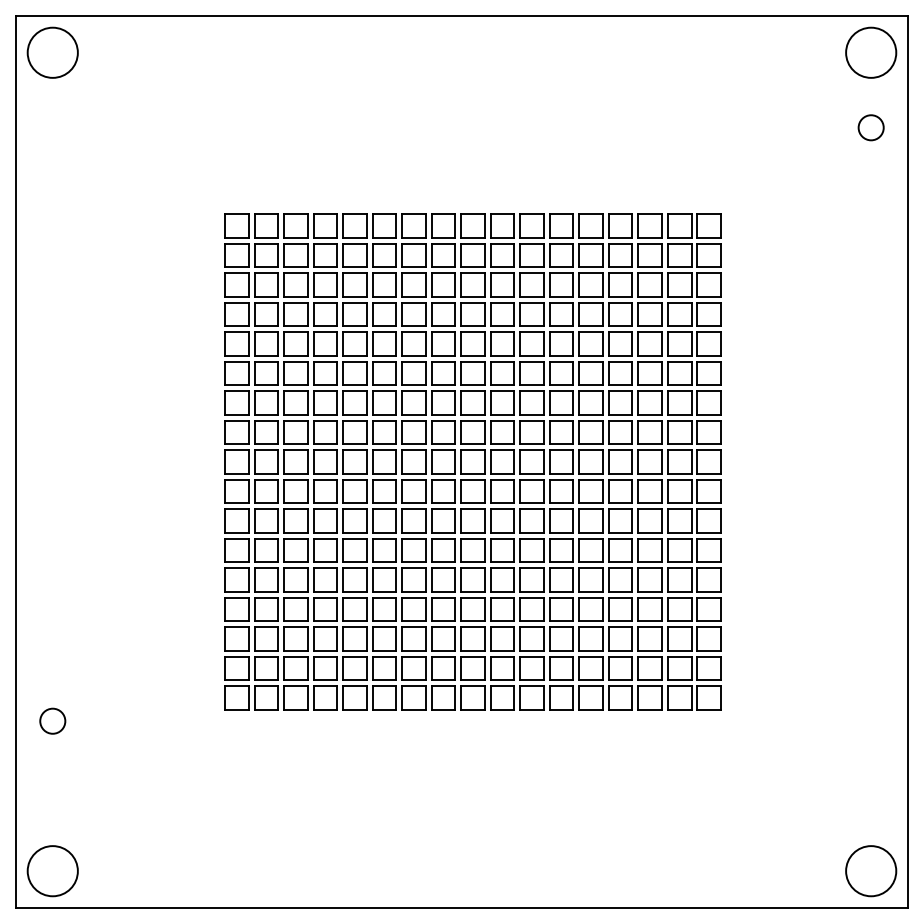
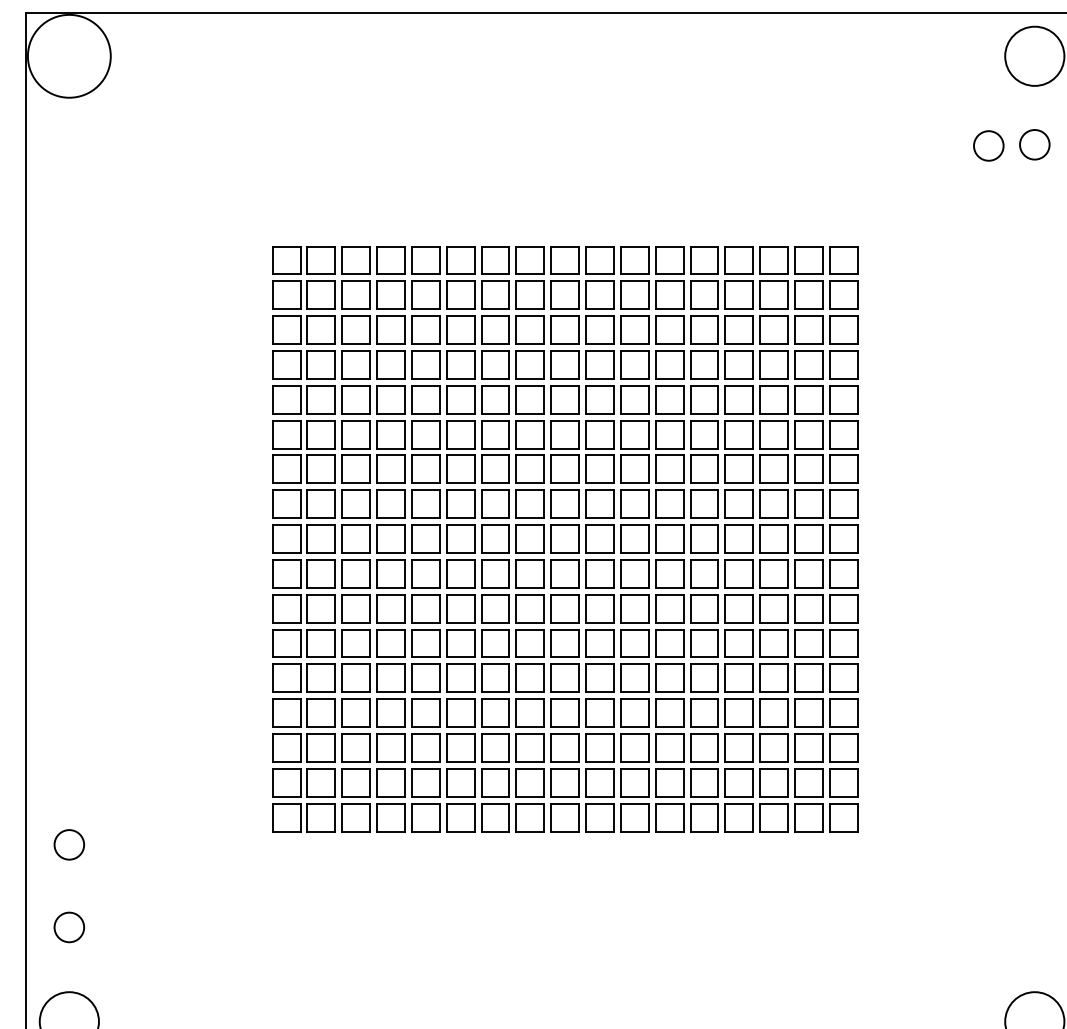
circle: (52, 52) -> (69, 55), size x1.4
circle: (831, 128) -> (987, 145), added
circle: (52, 790) -> (69, 926), added

